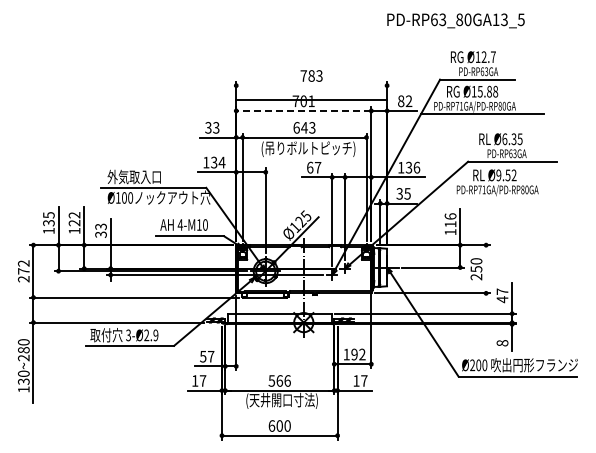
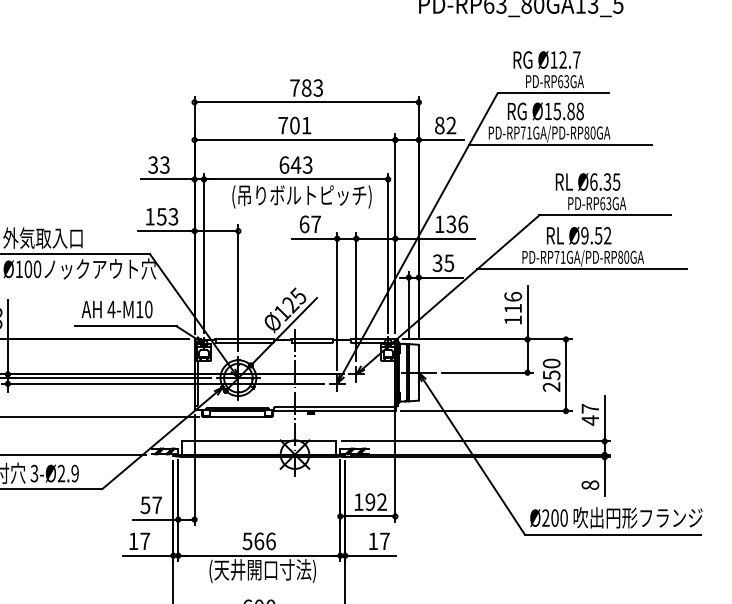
line: (311, 99) -> (306, 102), moved
line: (303, 110) -> (294, 139), dashed -> solid
text: (218, 162) -> (168, 216), 134 -> 153
line: (496, 197) -> (581, 268), added
line: (486, 269) -> (566, 375), added

